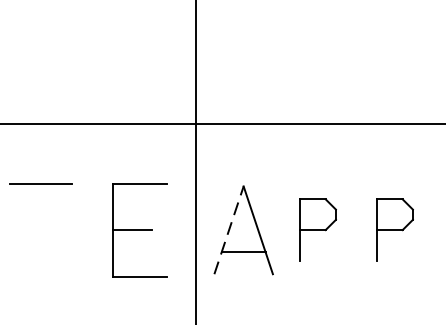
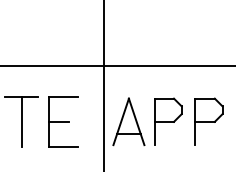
line: (40, 229) -> (21, 121), added
part: (140, 229) -> (63, 121), moved
line: (229, 229) -> (121, 121), dashed -> solid
part: (318, 229) -> (168, 121), size x1.43
part: (394, 229) -> (208, 121), size x1.43

